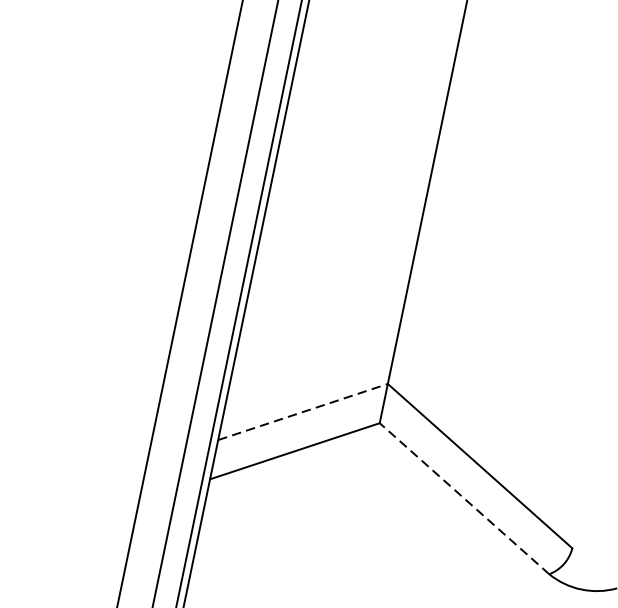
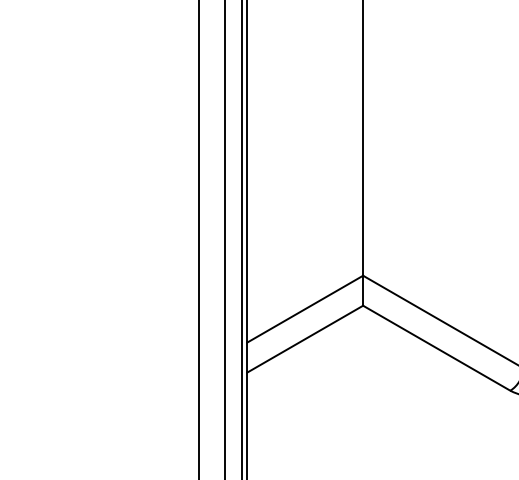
line: (303, 412) -> (305, 309), dashed -> solid
line: (464, 497) -> (436, 347), dashed -> solid

